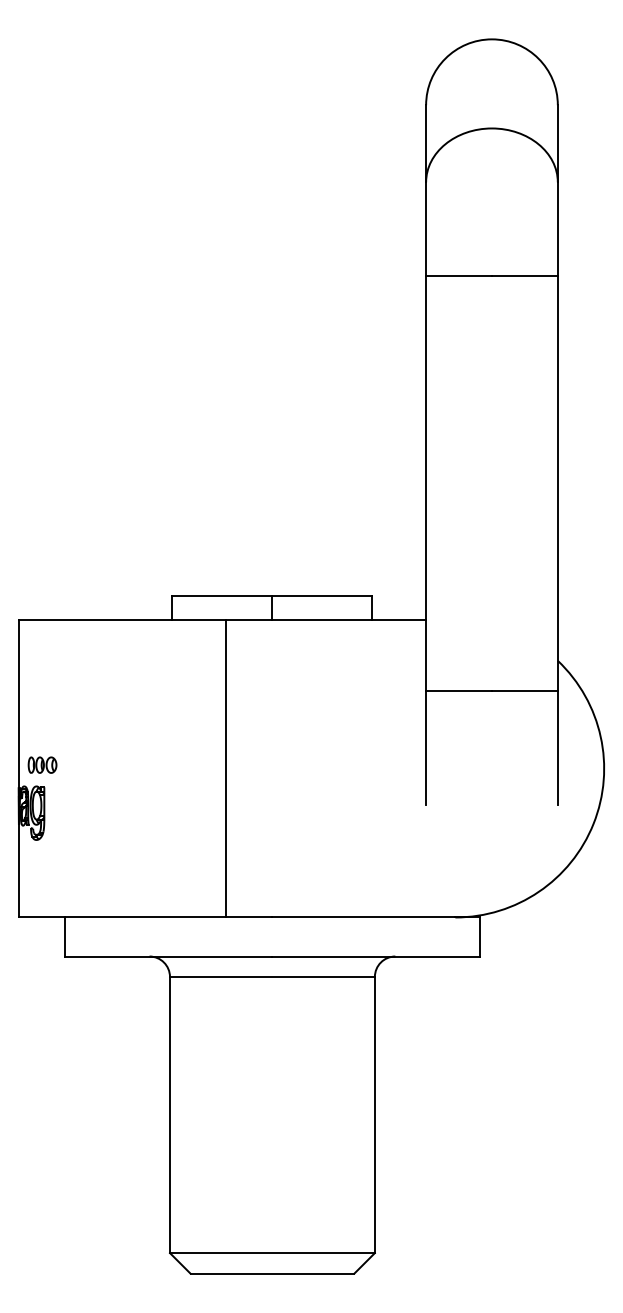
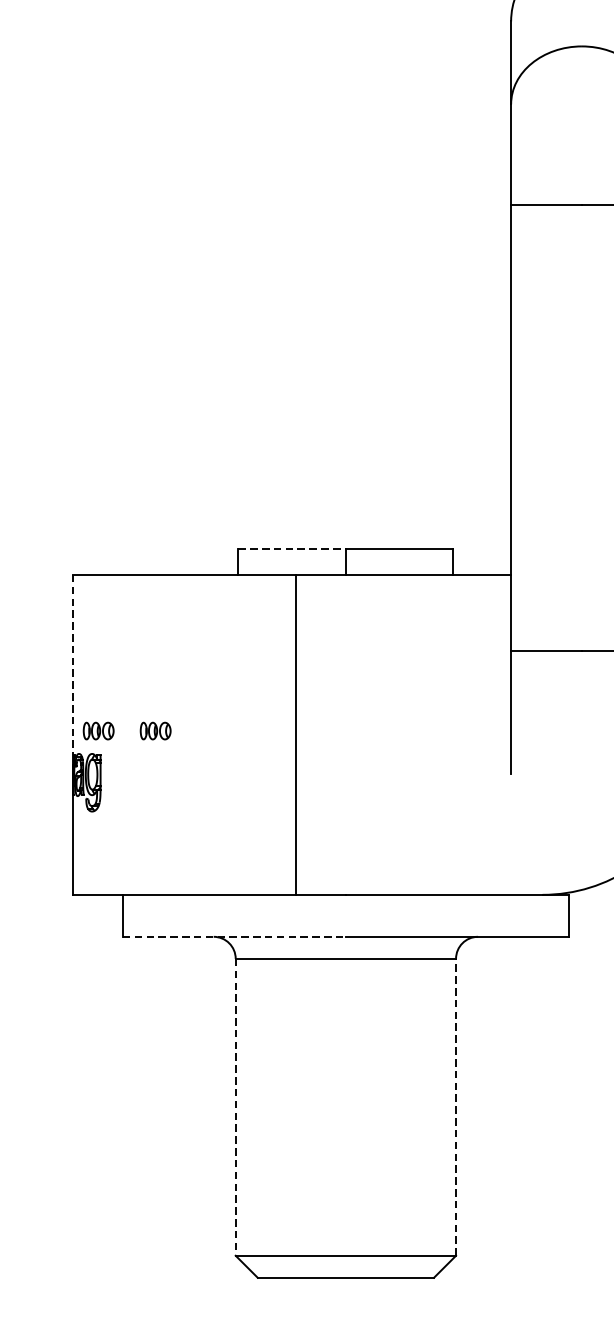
line: (222, 595) -> (292, 548), solid -> dashed
line: (18, 703) -> (72, 664), solid -> dashed
part: (95, 764) -> (155, 730), added
line: (168, 956) -> (234, 936), solid -> dashed
line: (374, 1114) -> (455, 1106), solid -> dashed
line: (170, 1115) -> (236, 1107), solid -> dashed

